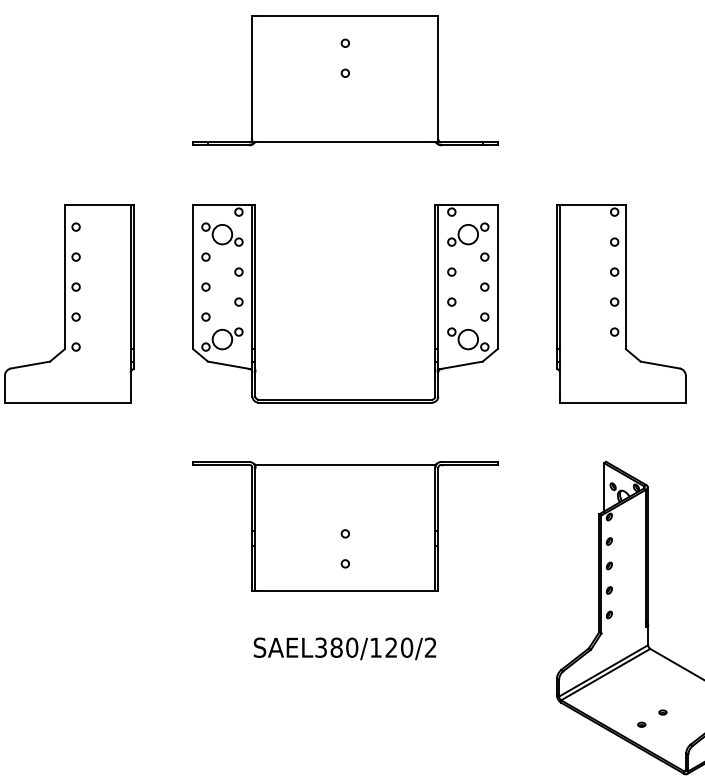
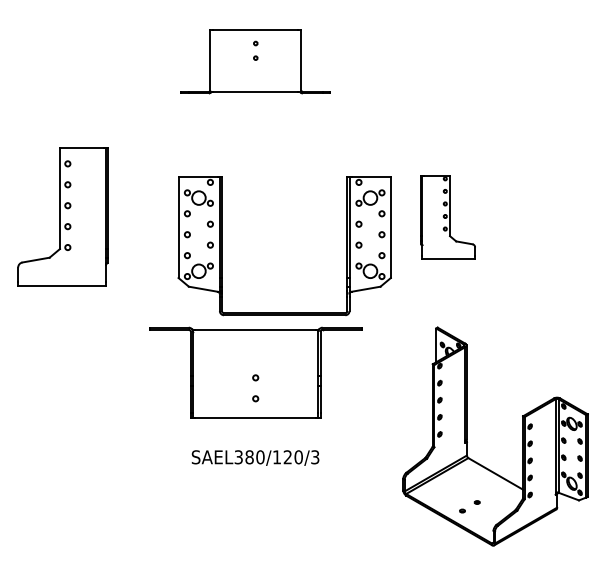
part: (345, 80) -> (255, 61), size x0.7
part: (620, 302) -> (447, 216), size x0.6
part: (256, 304) -> (222, 246), moved
text: (431, 648) -> (315, 457), SAEL380/120/2 -> SAEL380/120/3

